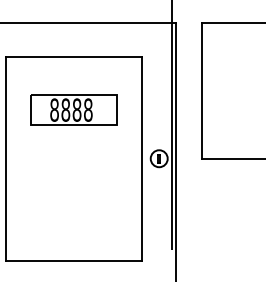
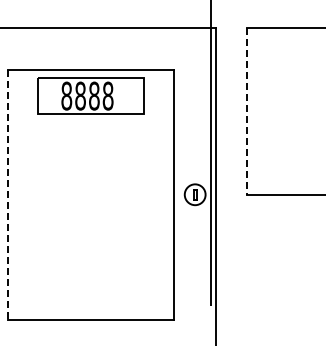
line: (201, 90) -> (247, 111), solid -> dashed
part: (73, 109) -> (90, 95), moved
line: (6, 158) -> (7, 194), solid -> dashed

